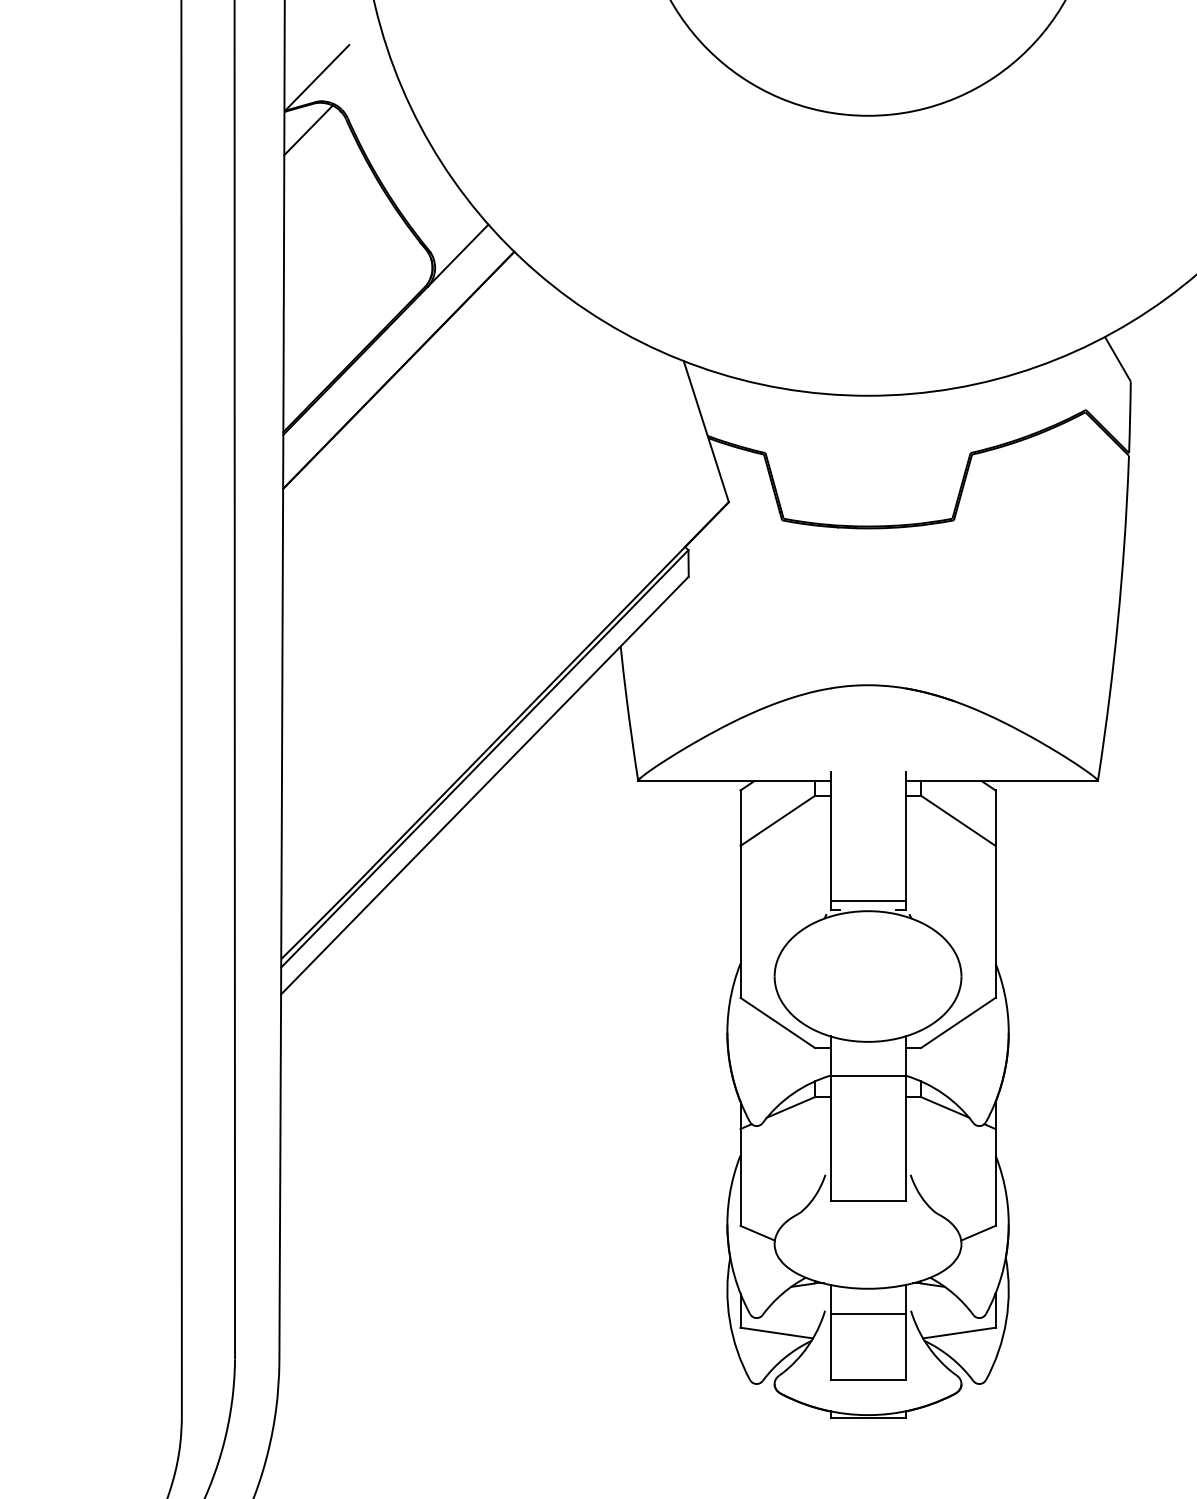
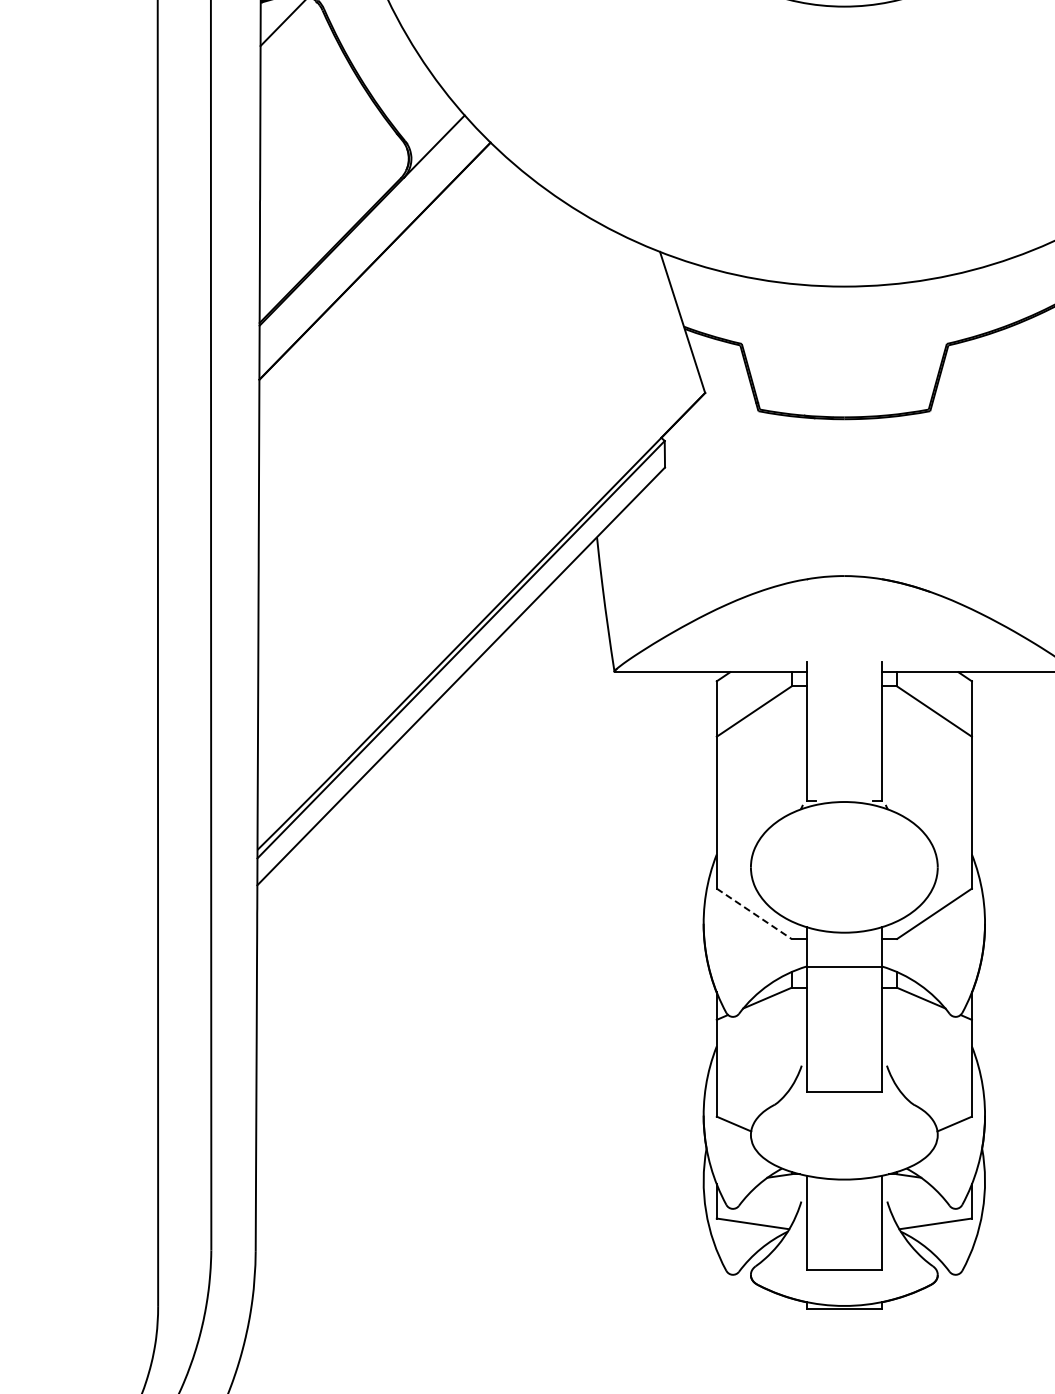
line: (867, 901) -> (843, 792), removed
line: (778, 1023) -> (754, 914), solid -> dashed
line: (867, 1313) -> (843, 1204), removed

